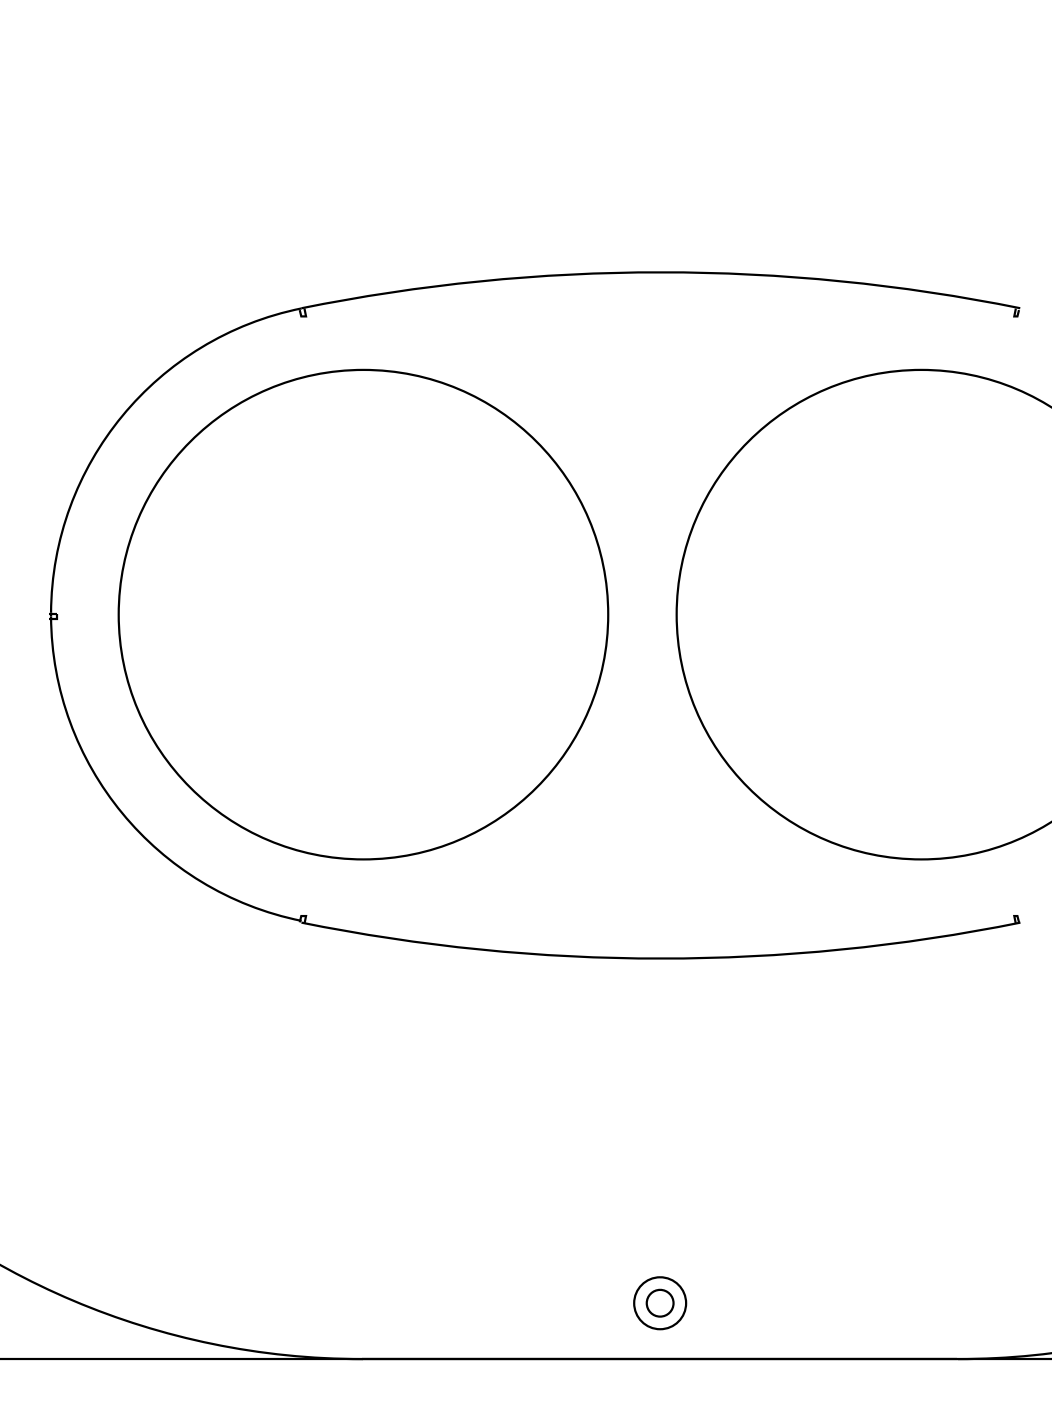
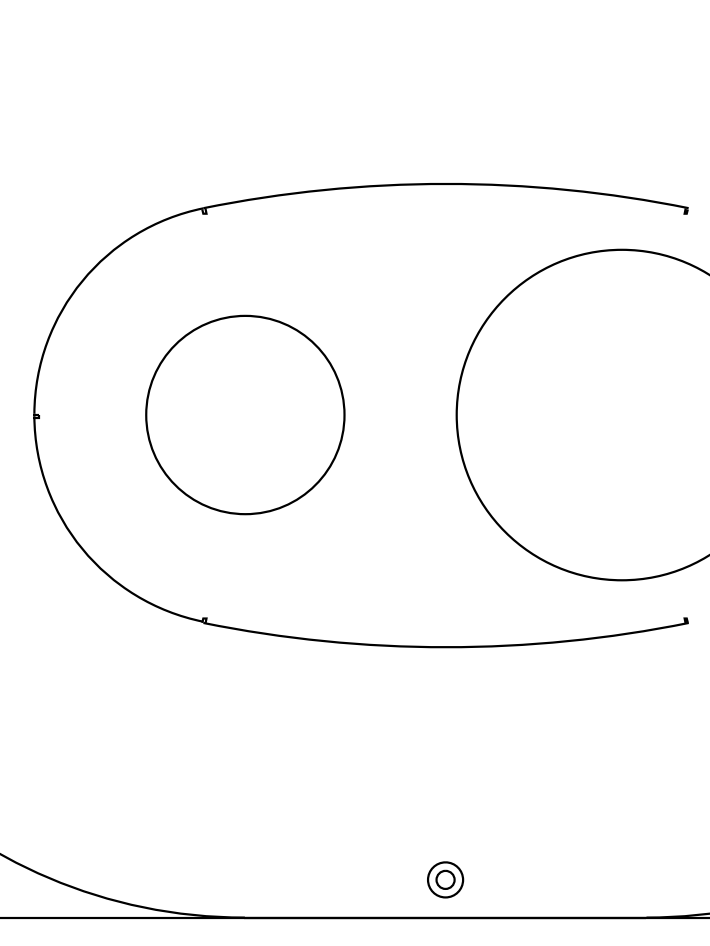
part: (363, 613) -> (245, 414), size x0.6

